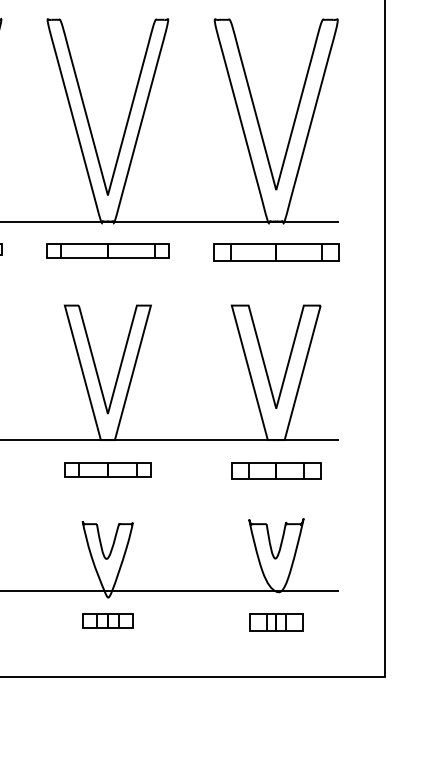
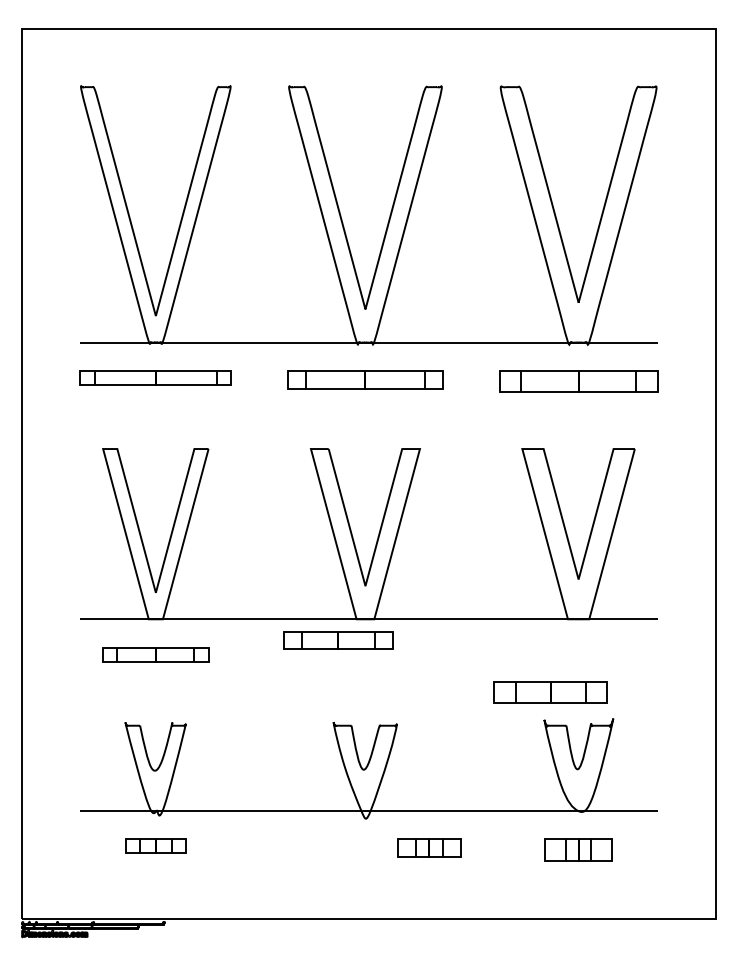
part: (107, 469) -> (338, 640), moved
part: (276, 471) -> (550, 692), moved
part: (107, 620) -> (429, 847), moved

